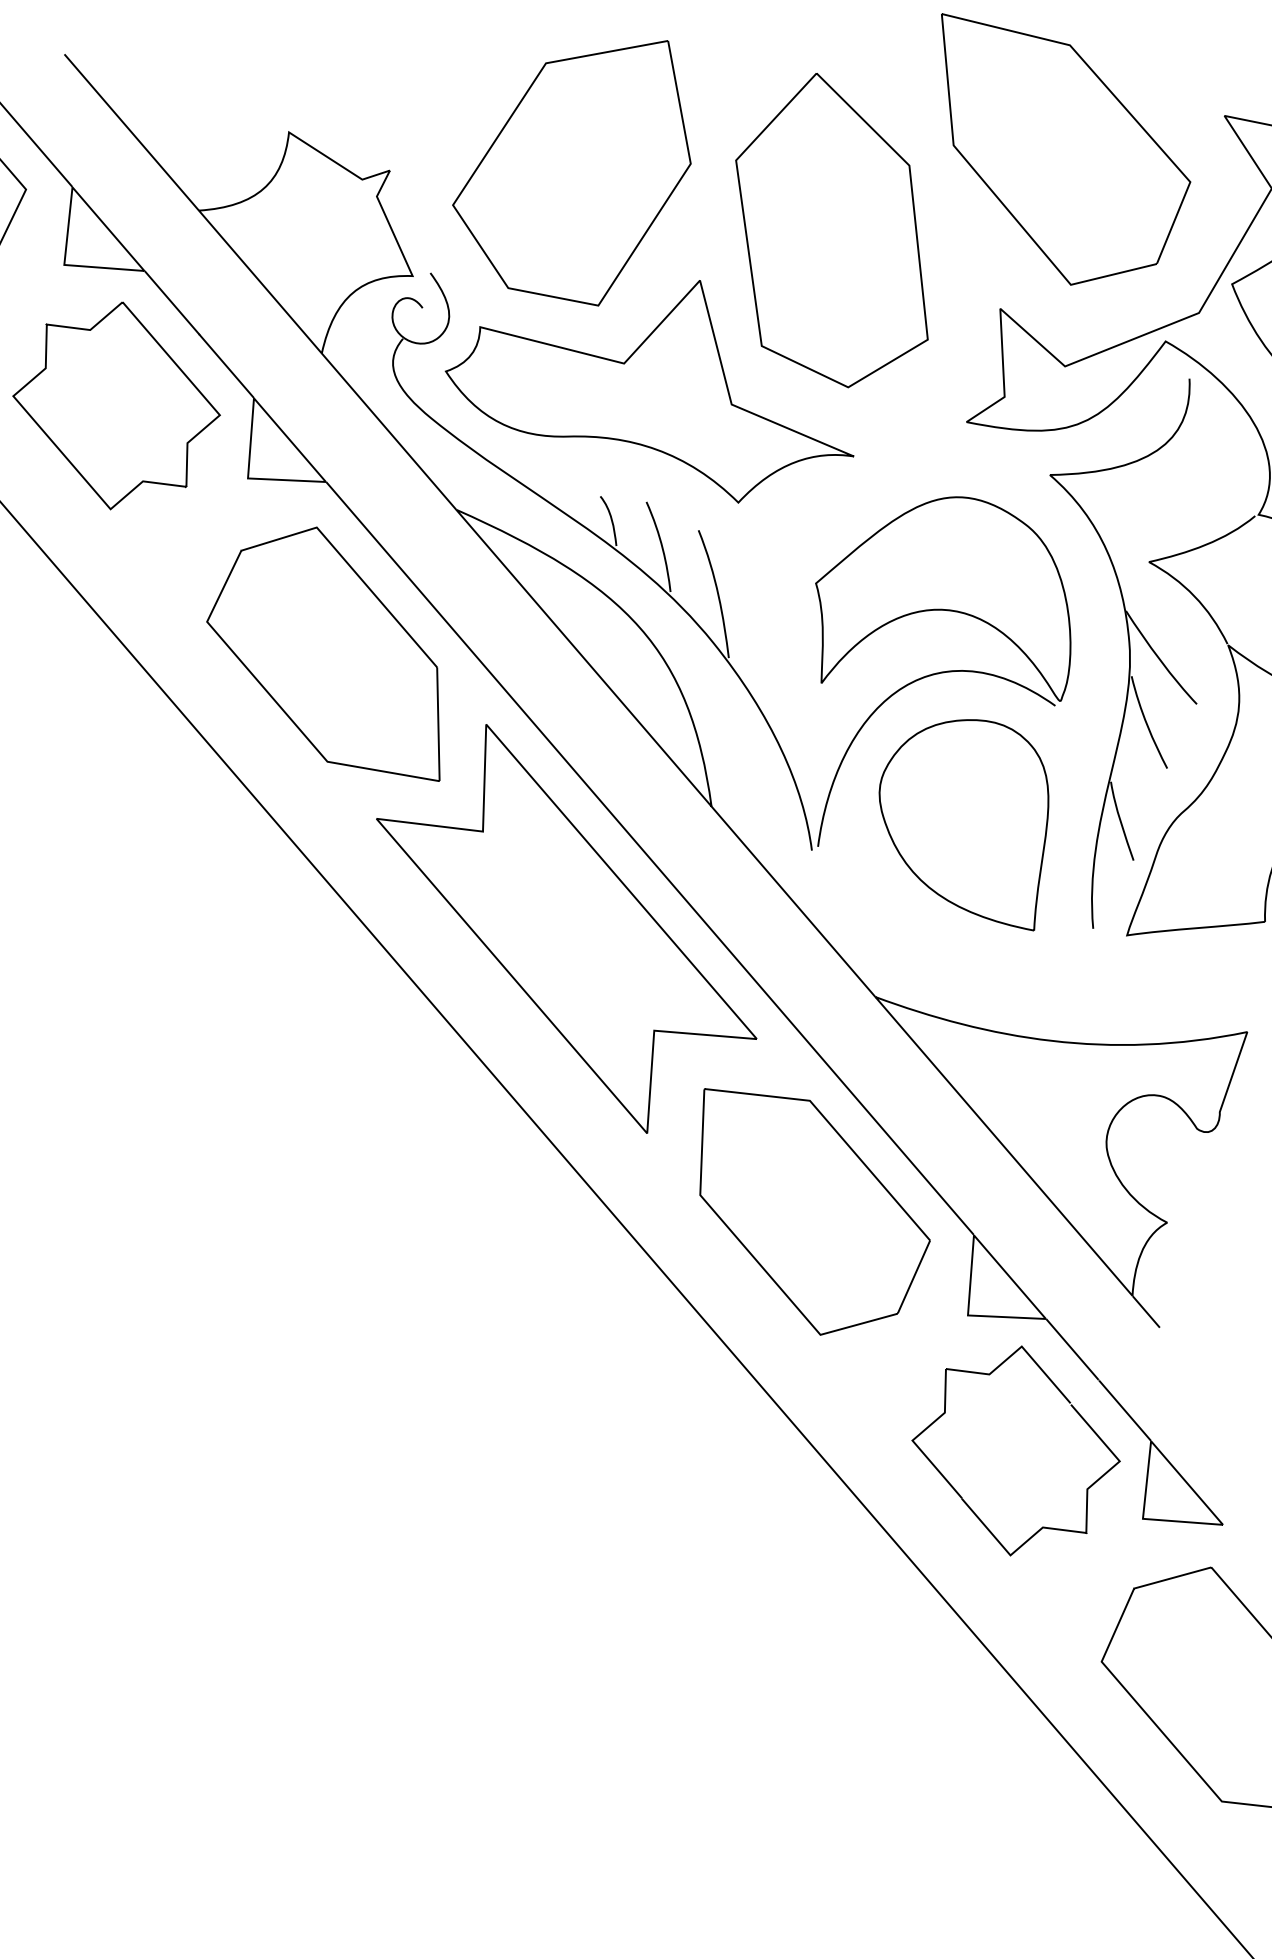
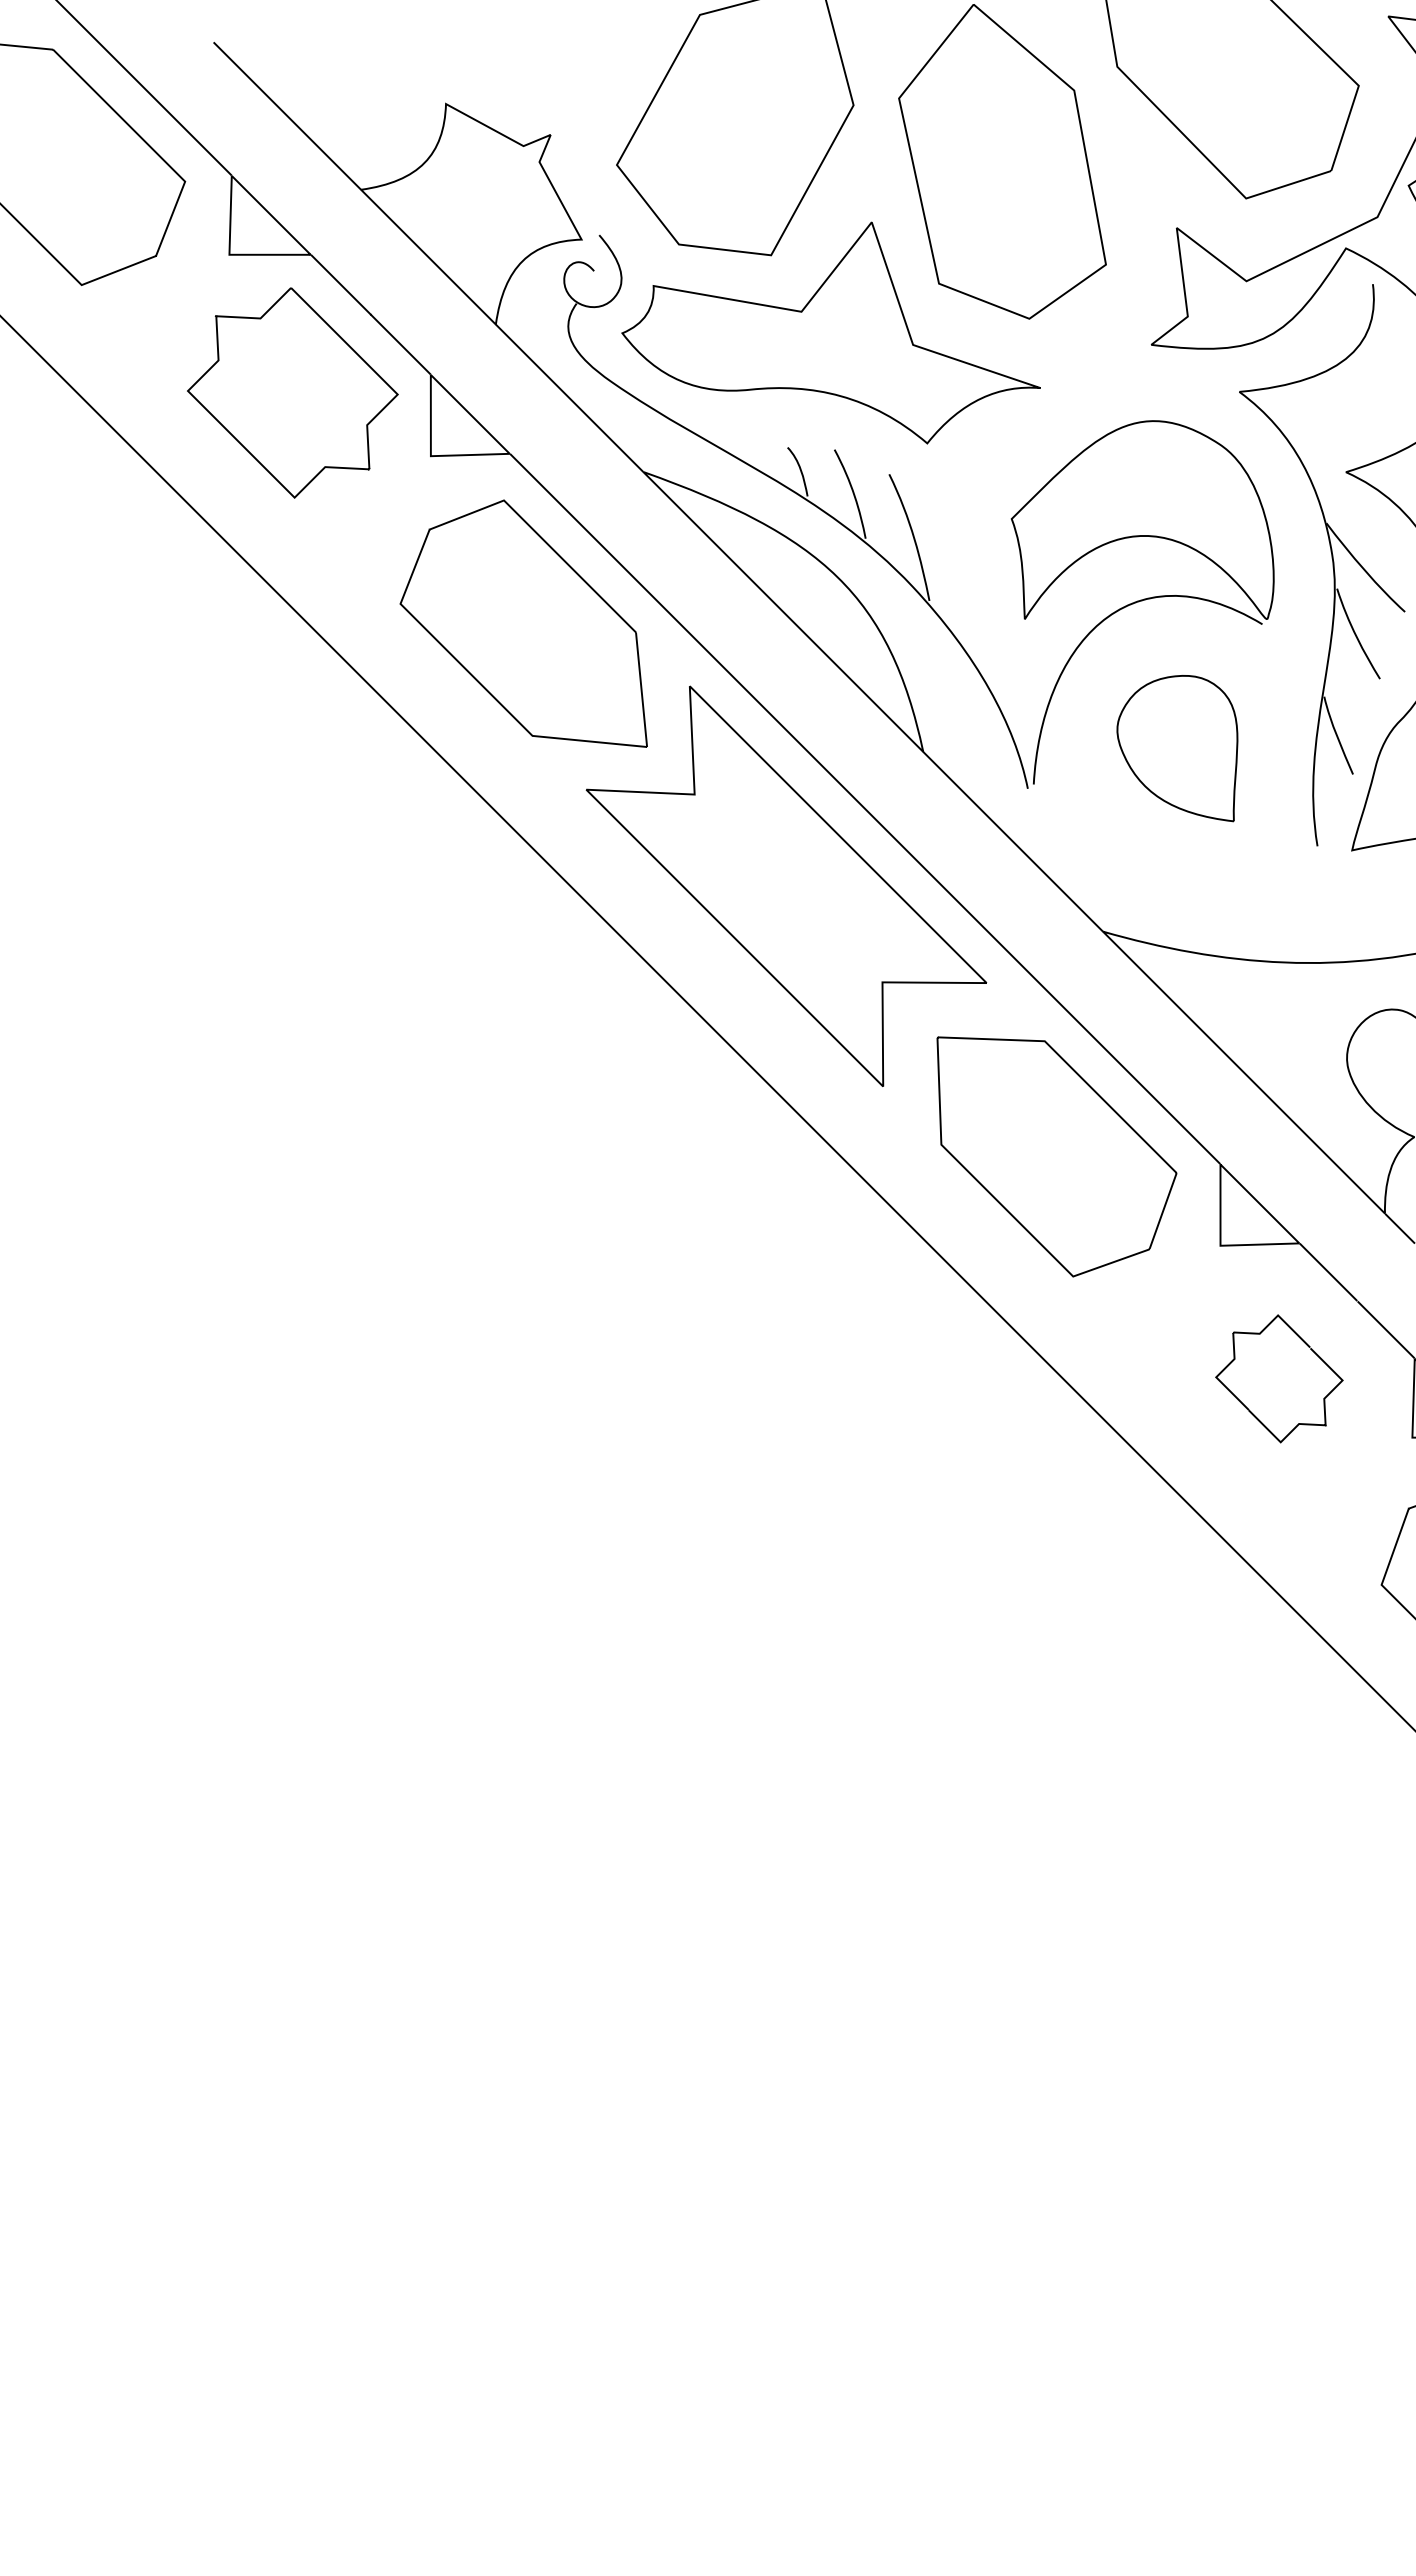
part: (962, 821) -> (1177, 748), size x0.7
part: (1016, 1450) -> (1279, 1378), size x0.6

